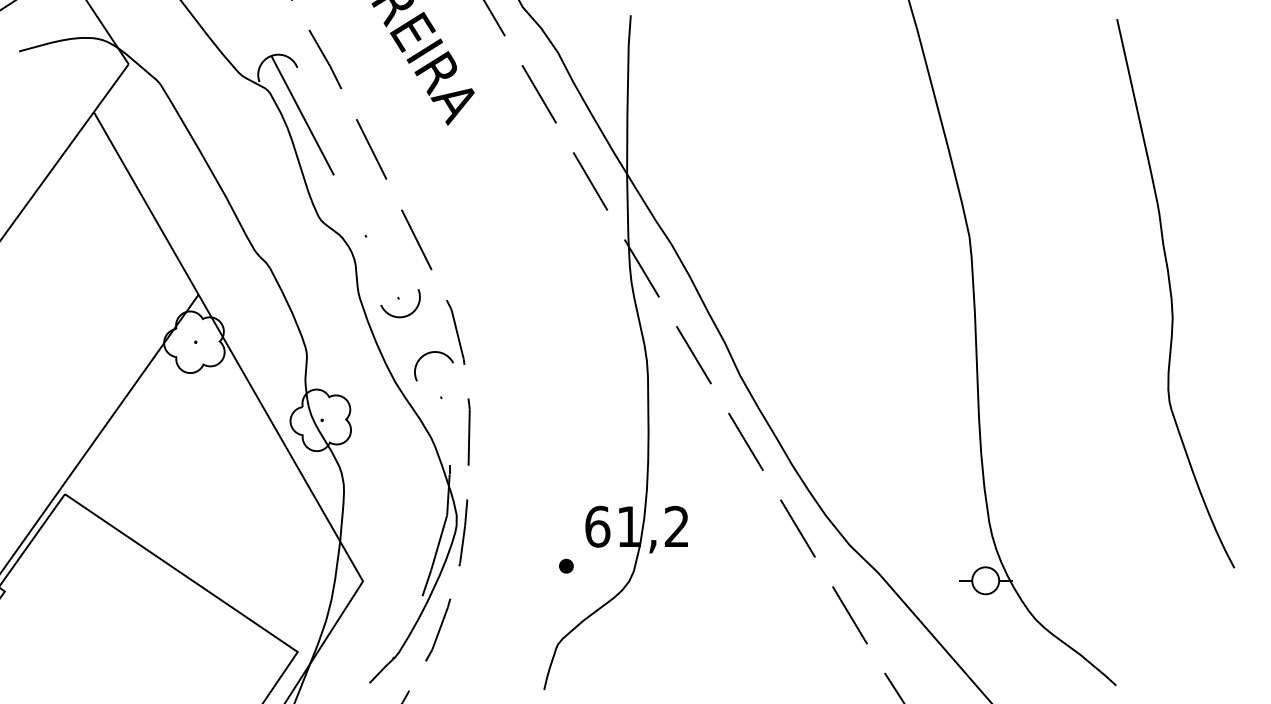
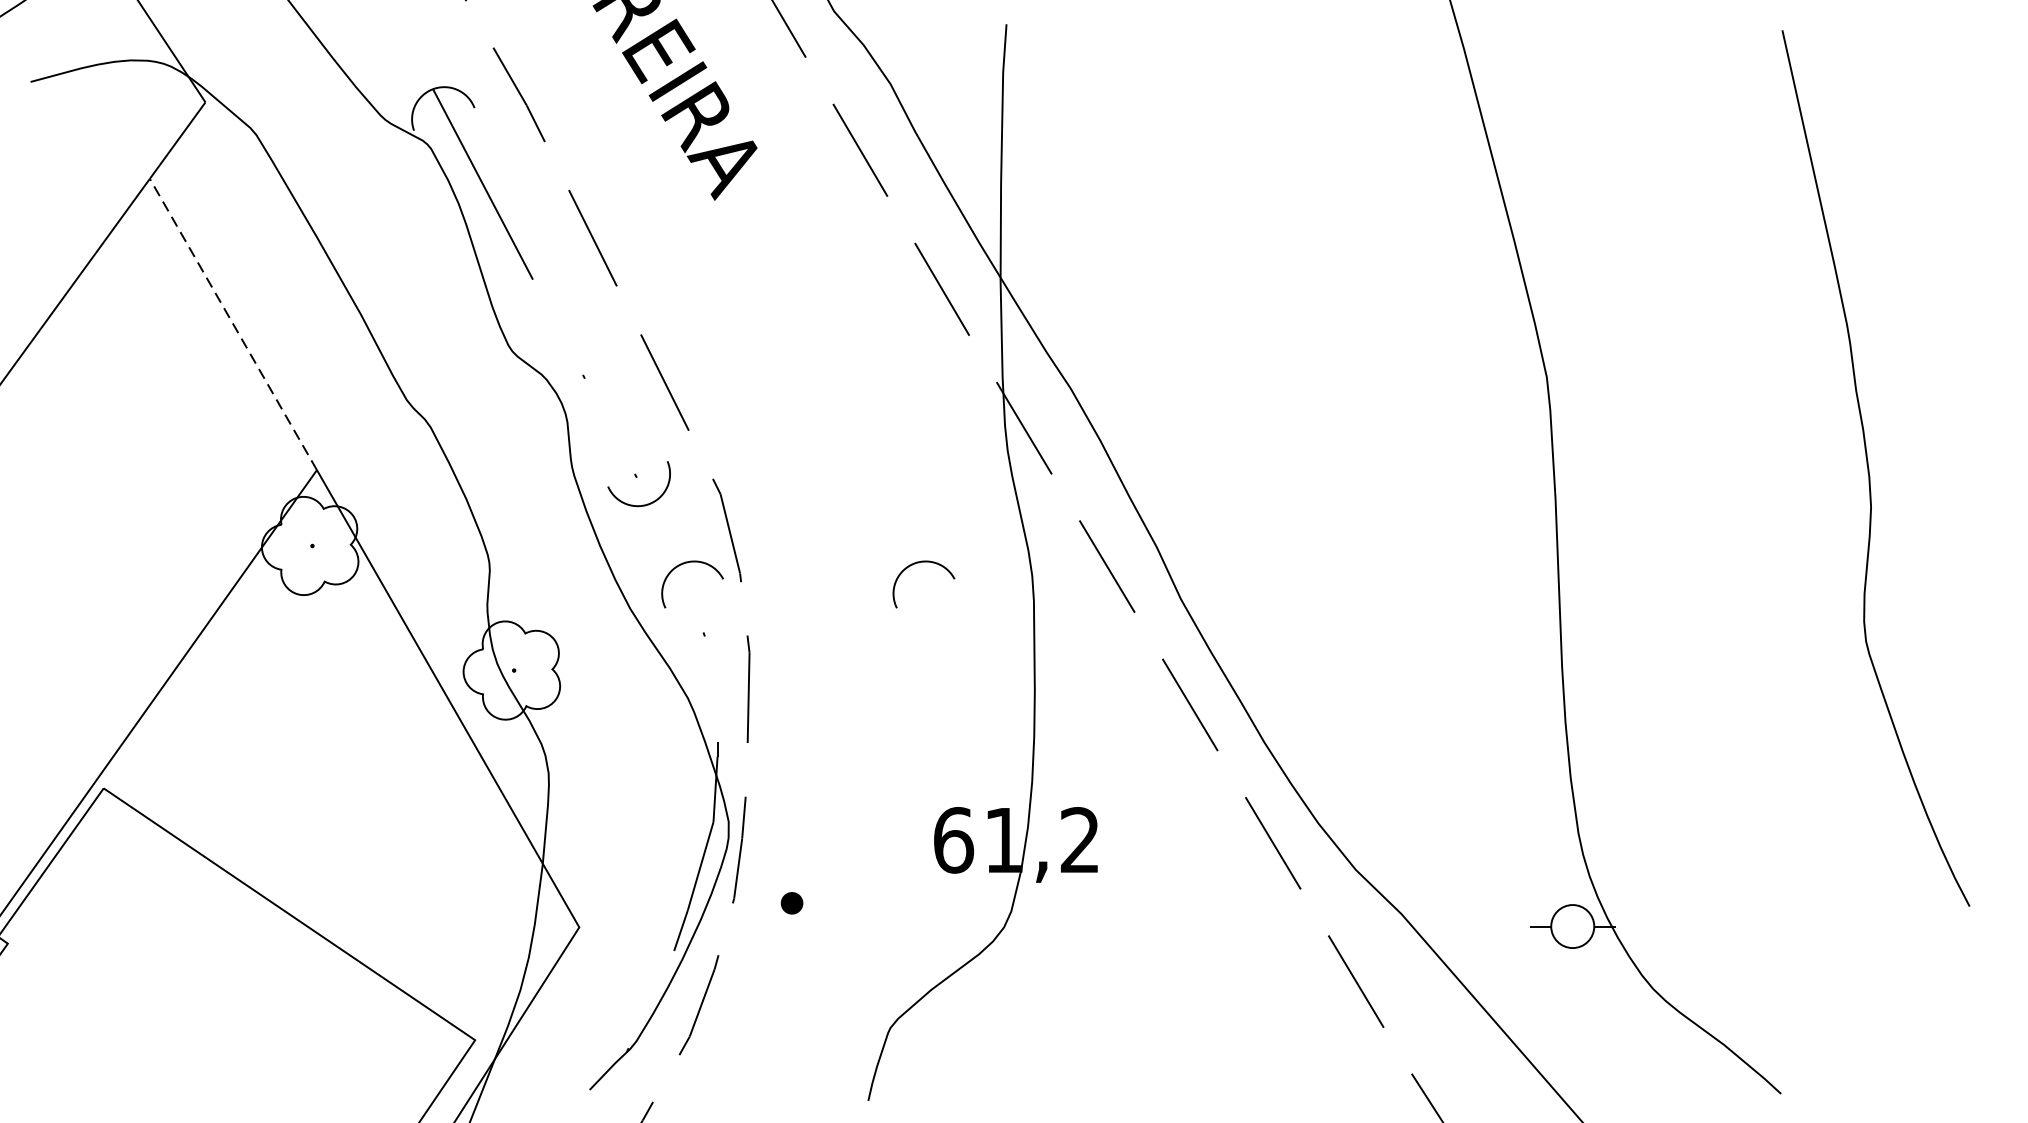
line: (146, 203) -> (233, 324), solid -> dashed
curve: (573, 354) -> (915, 565), added
part: (566, 565) -> (792, 902), moved

